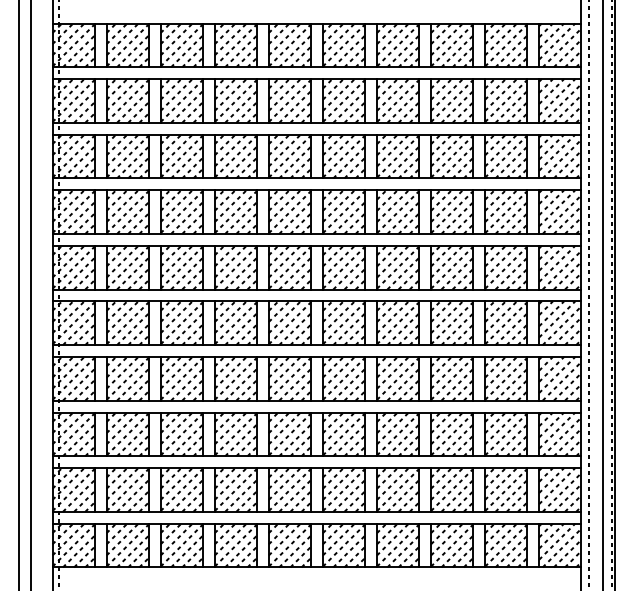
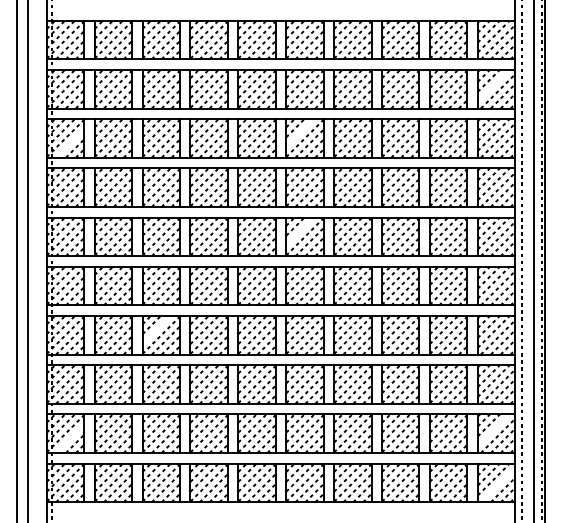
line: (557, 97) -> (494, 86), removed
line: (338, 150) -> (300, 133), removed
line: (78, 162) -> (69, 143), removed
line: (338, 261) -> (300, 231), removed
line: (176, 372) -> (156, 329), removed
line: (557, 486) -> (494, 430), removed
line: (78, 495) -> (69, 438), removed
line: (561, 547) -> (497, 484), removed

